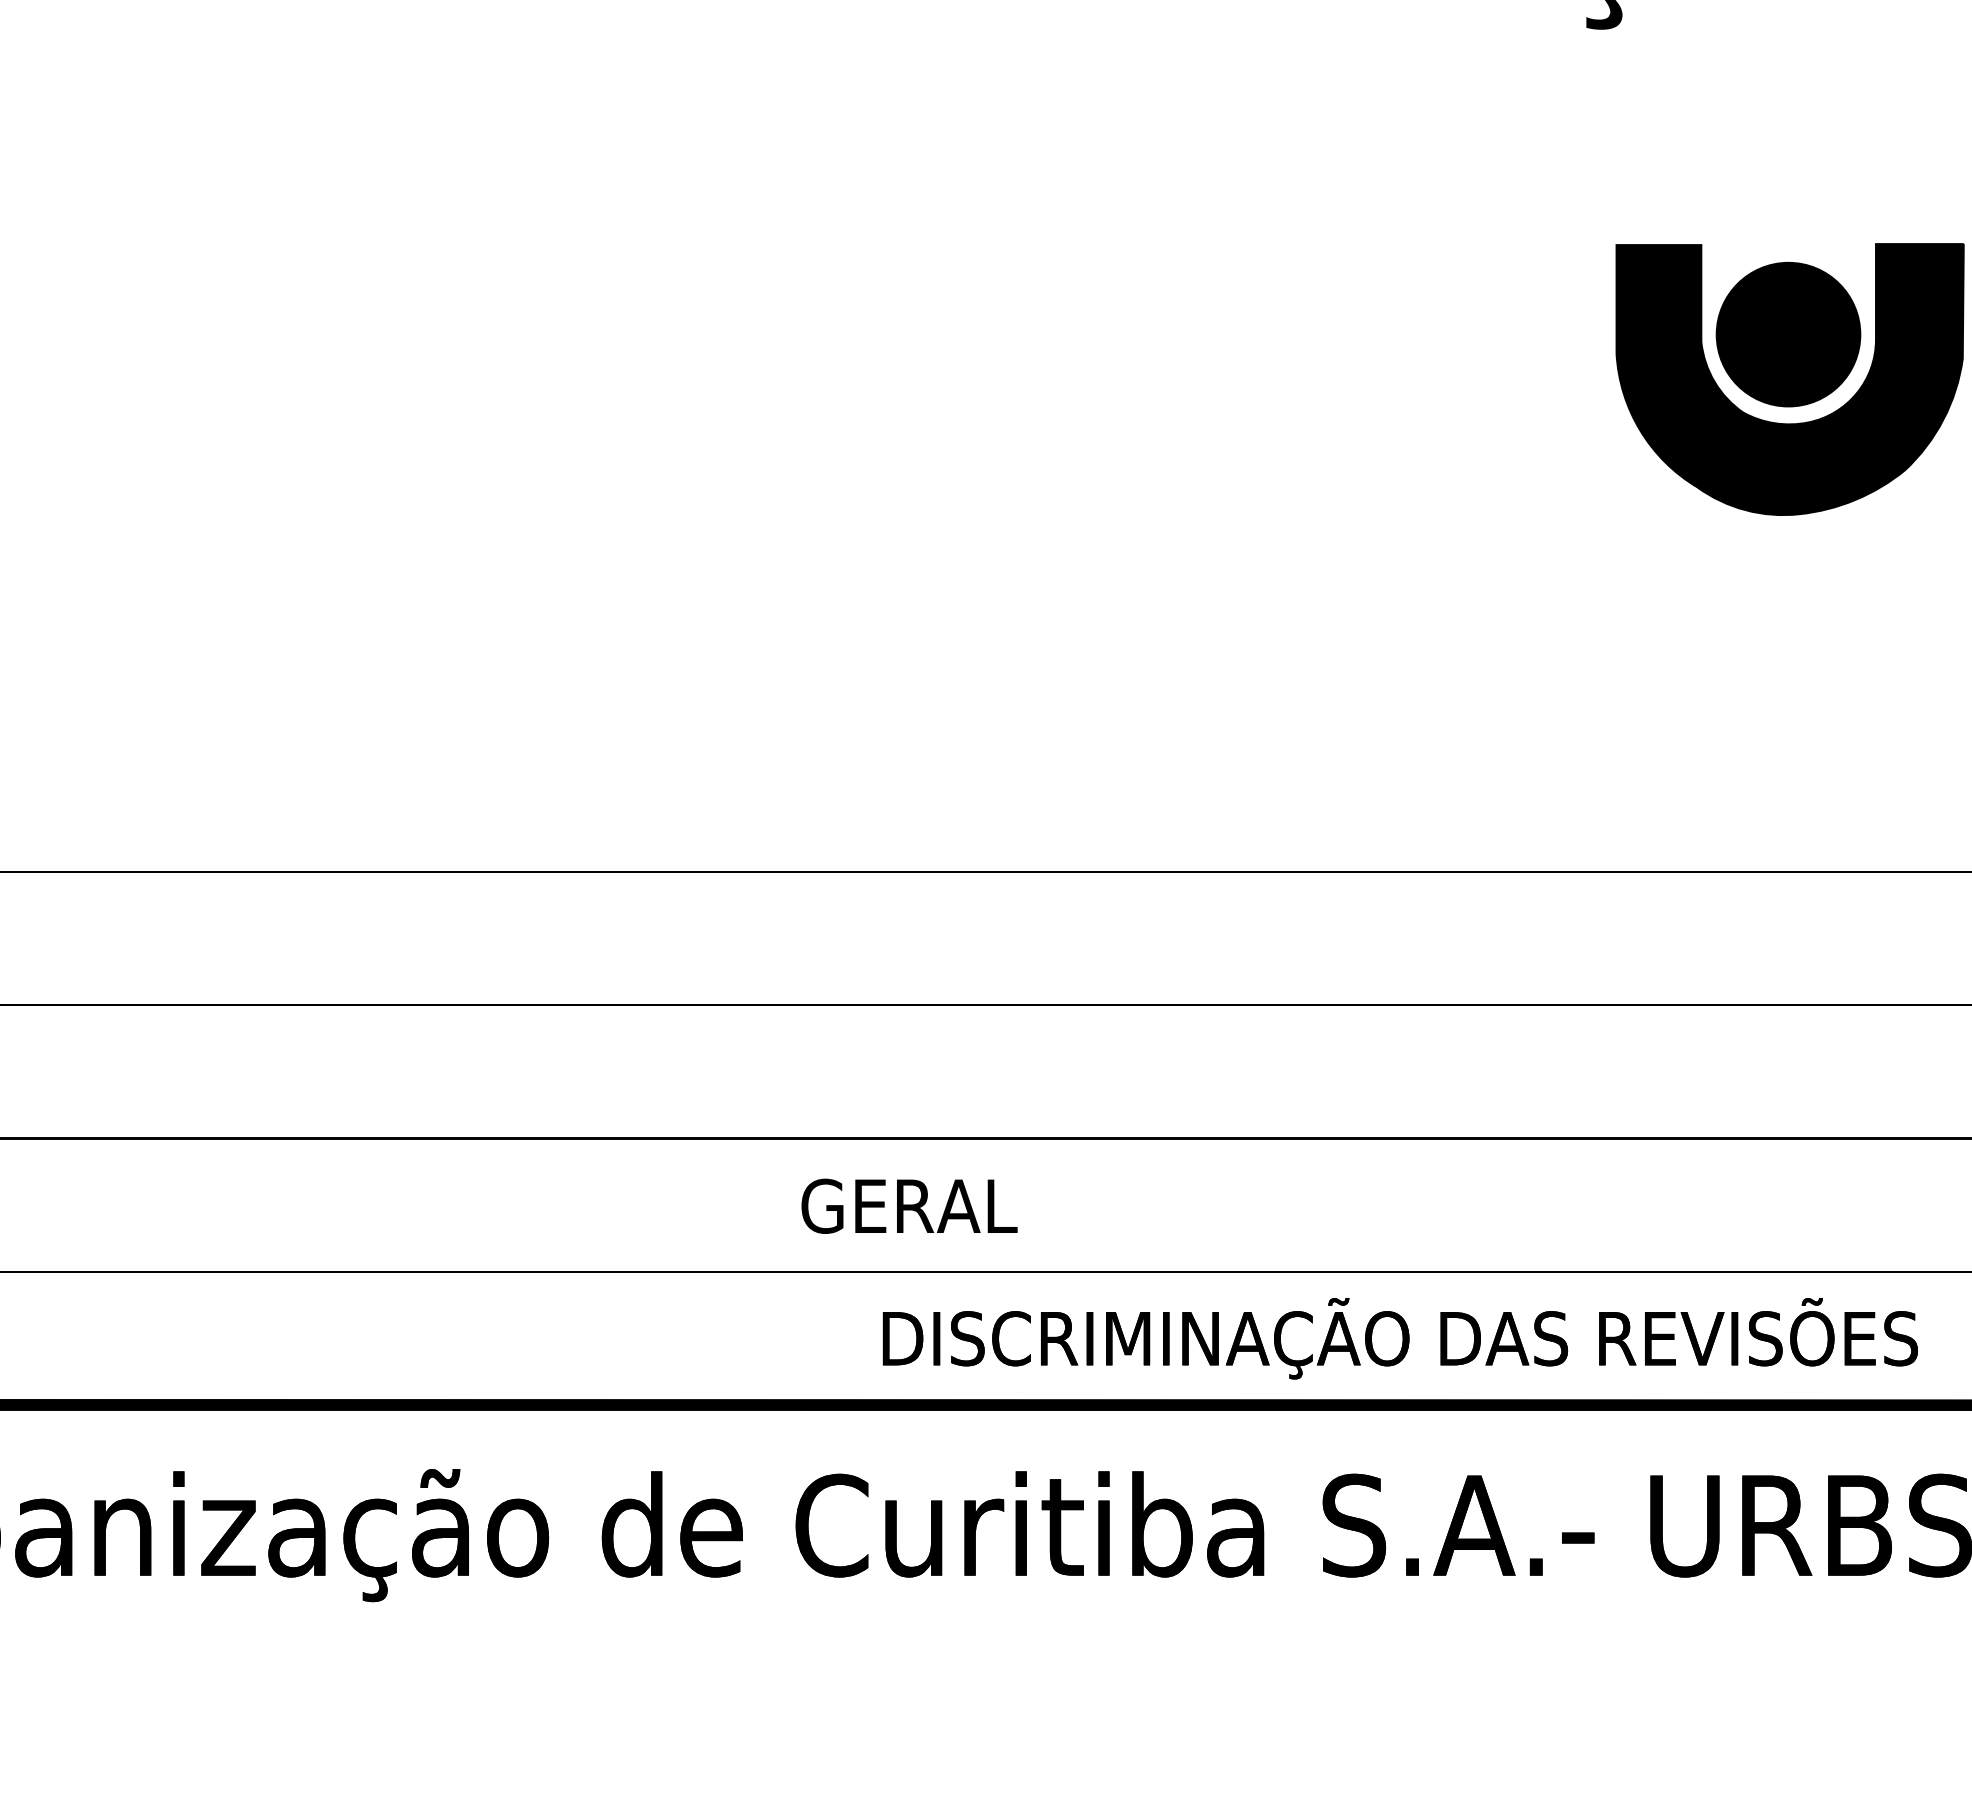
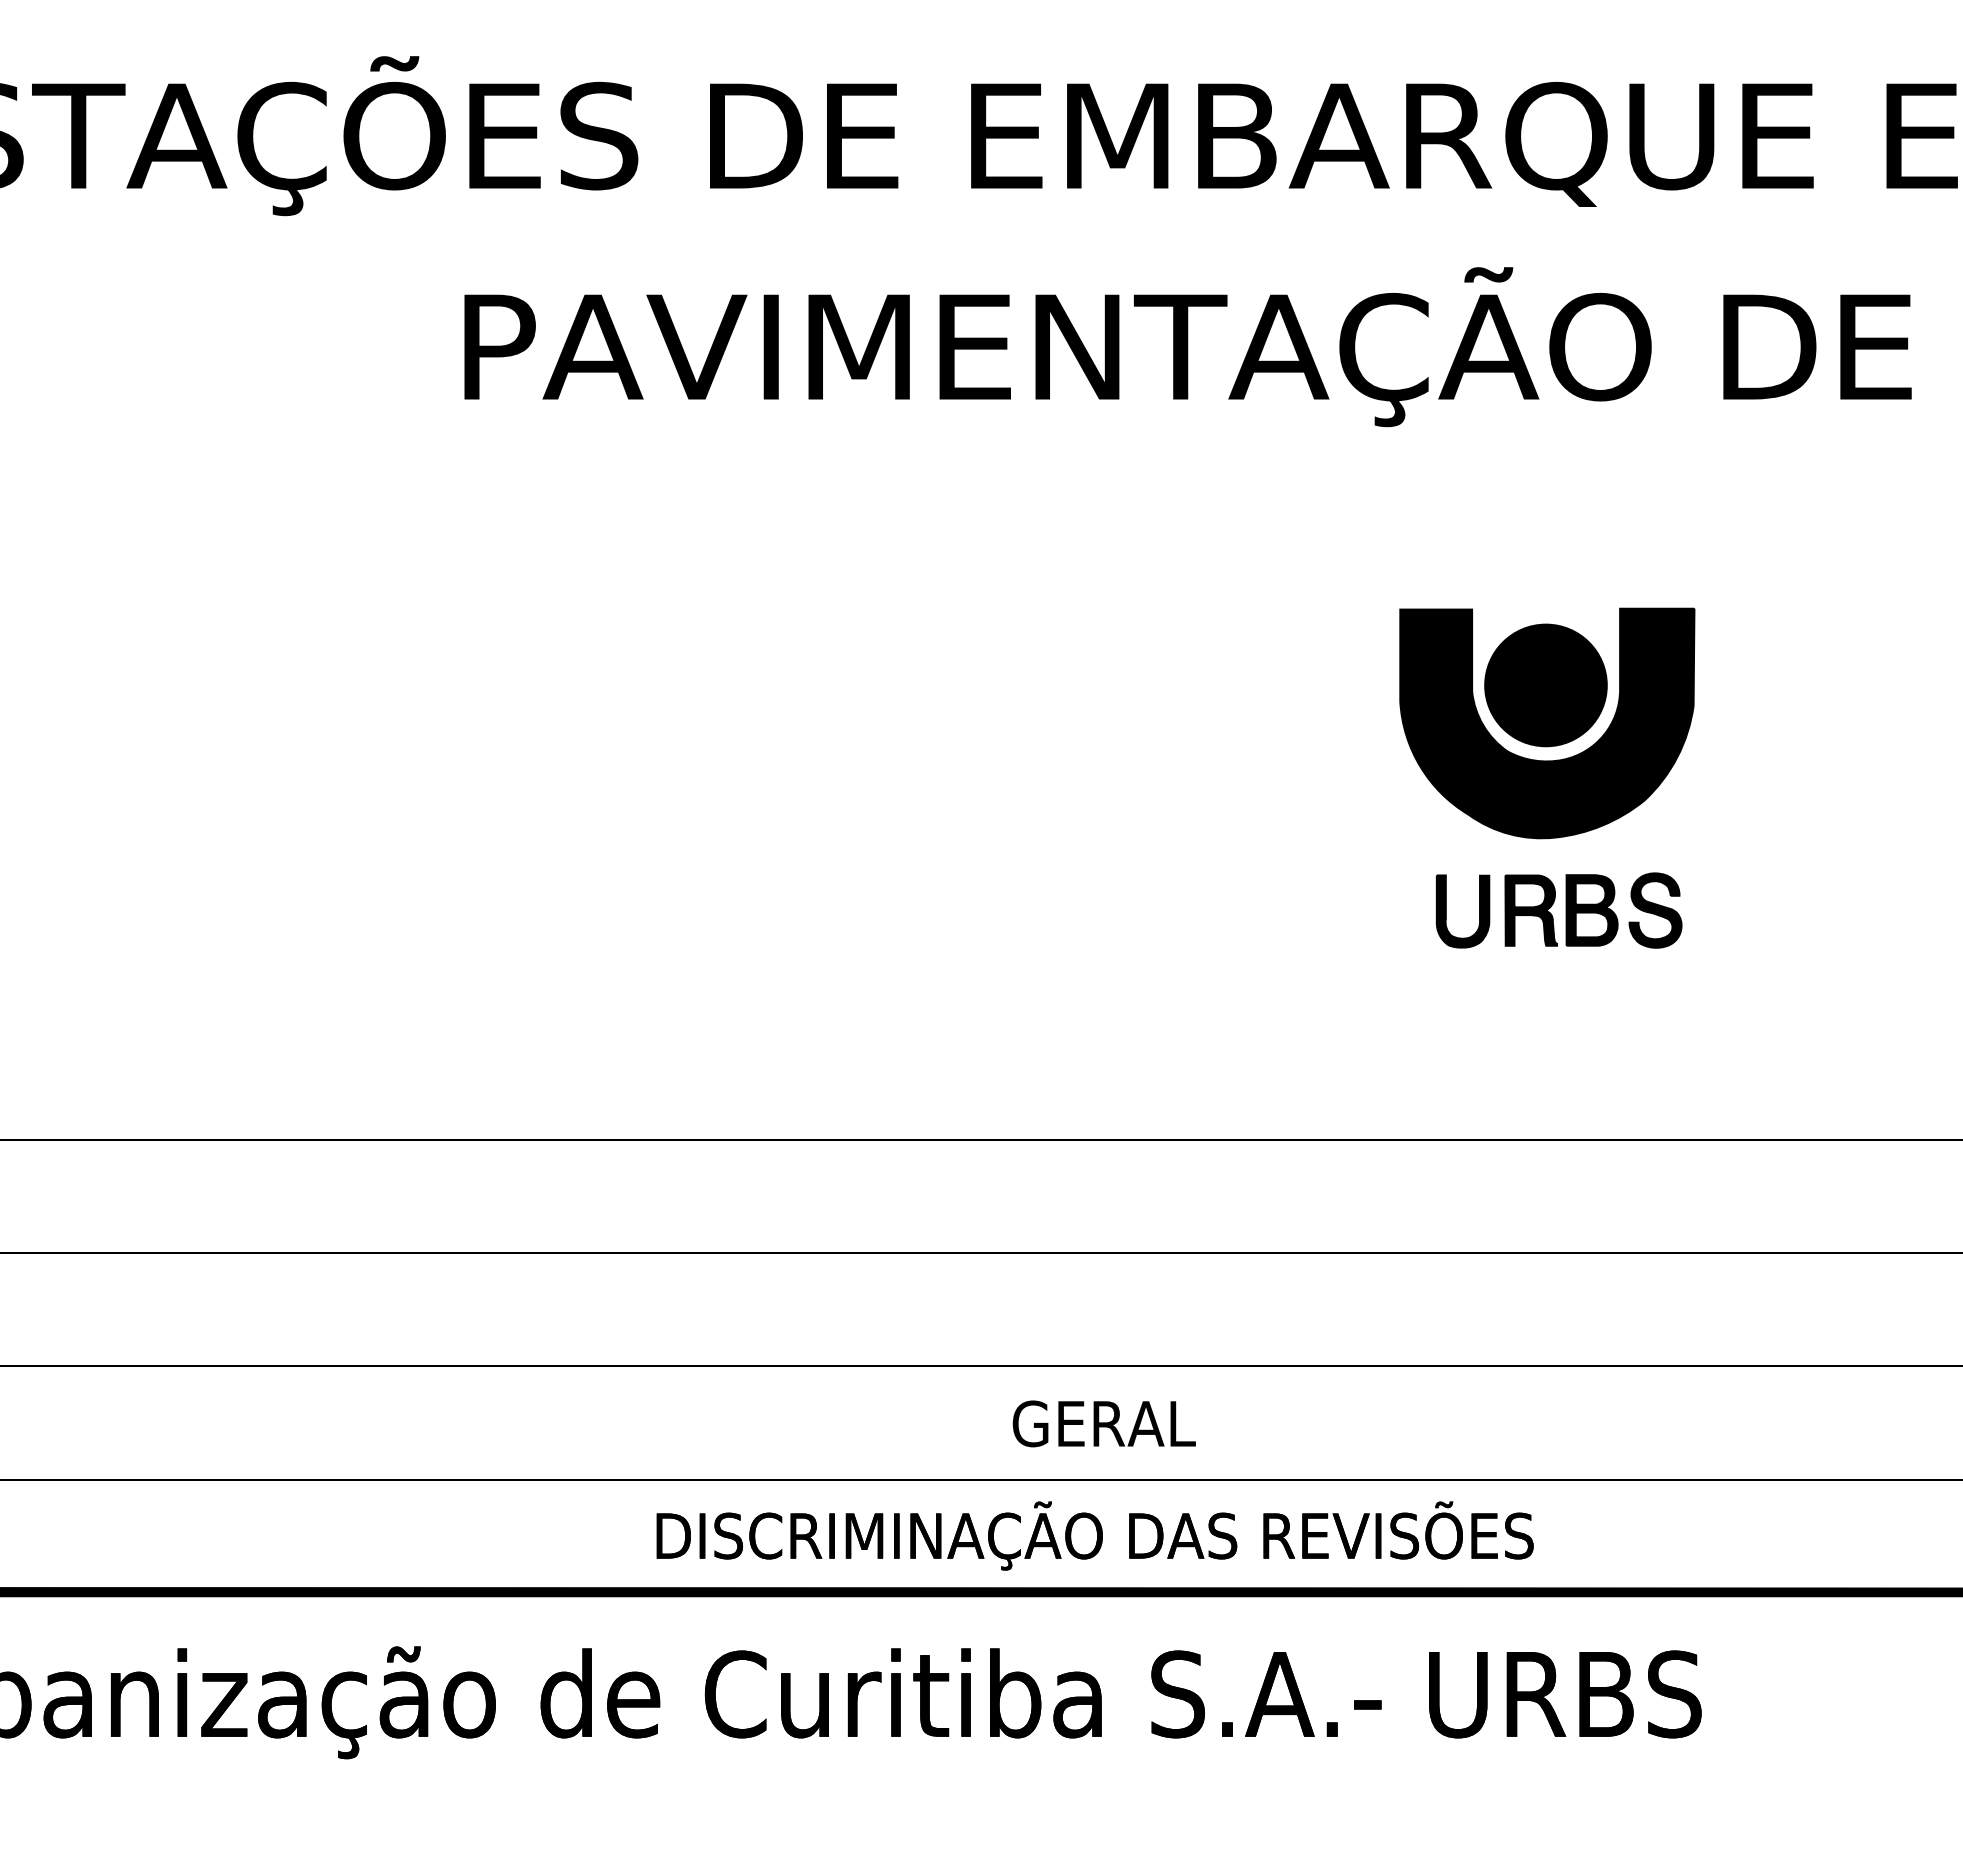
part: (1811, 600) -> (1565, 910), added
text: (908, 1205) -> (1103, 1423), moved
text: (1399, 1338) -> (1094, 1535), moved

